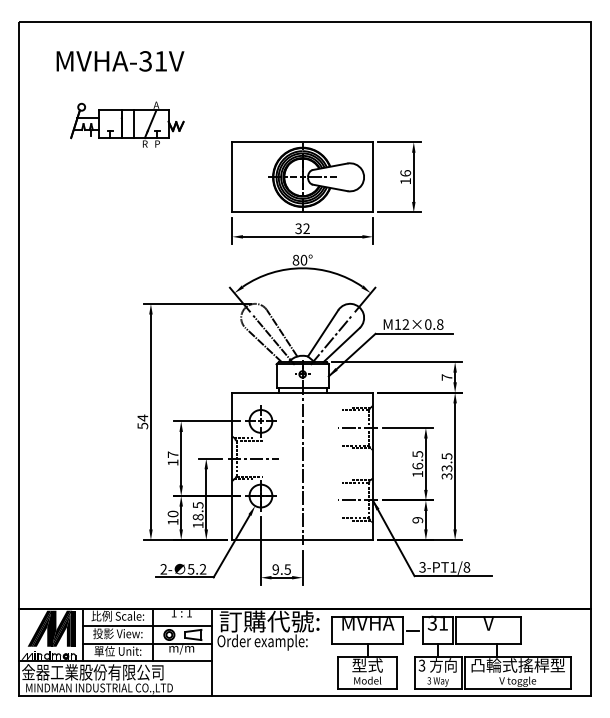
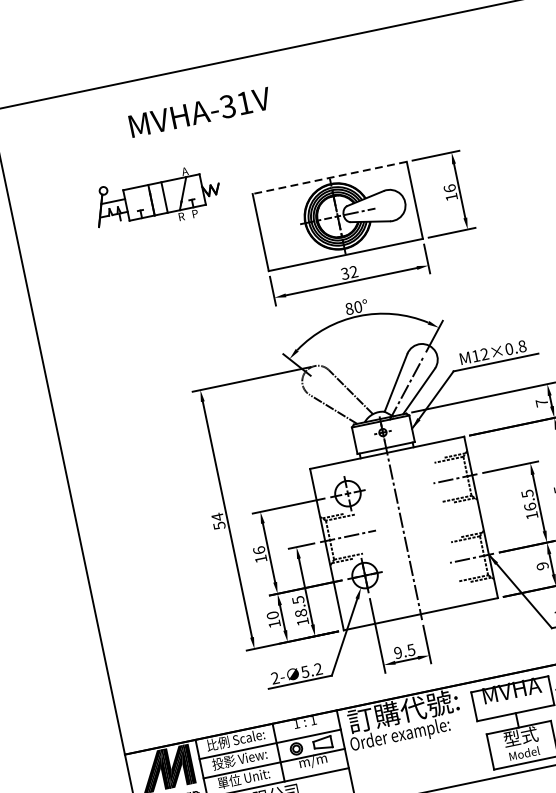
text: (120, 61) -> (200, 112), moved
part: (127, 124) -> (157, 199), moved
line: (302, 142) -> (329, 178), solid -> dashed
line: (273, 339) -> (342, 400), removed
text: (172, 454) -> (258, 550), 17 -> 16

